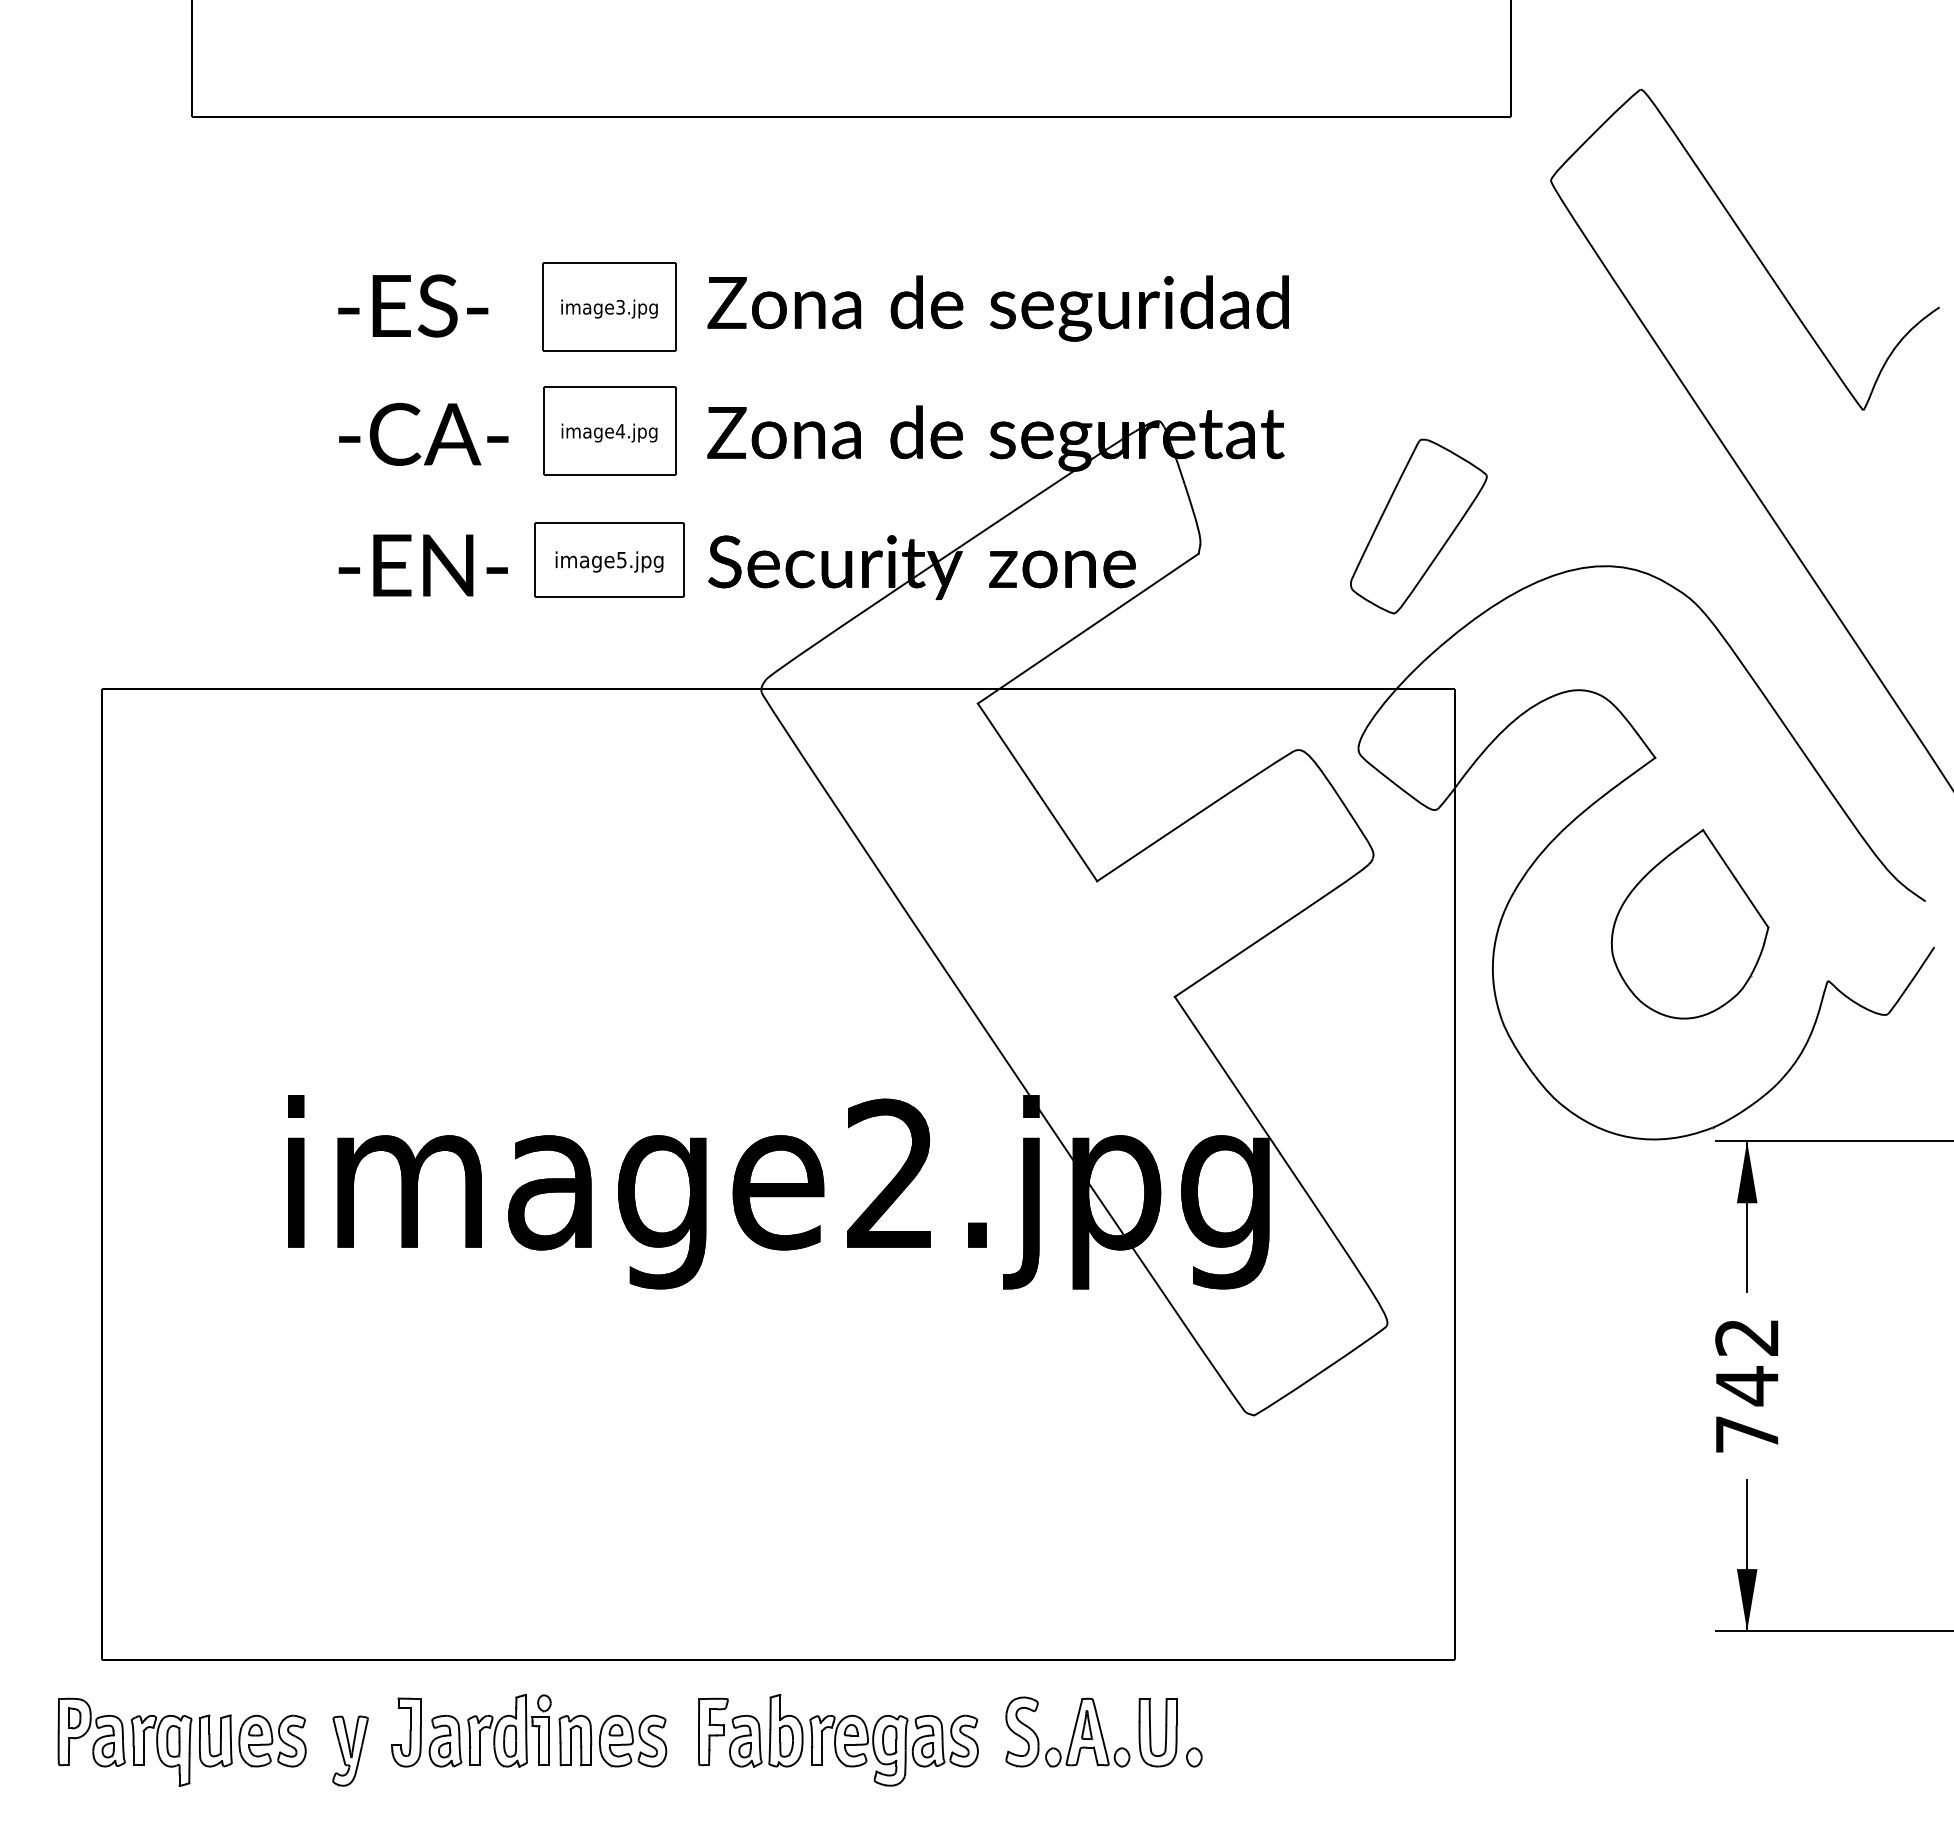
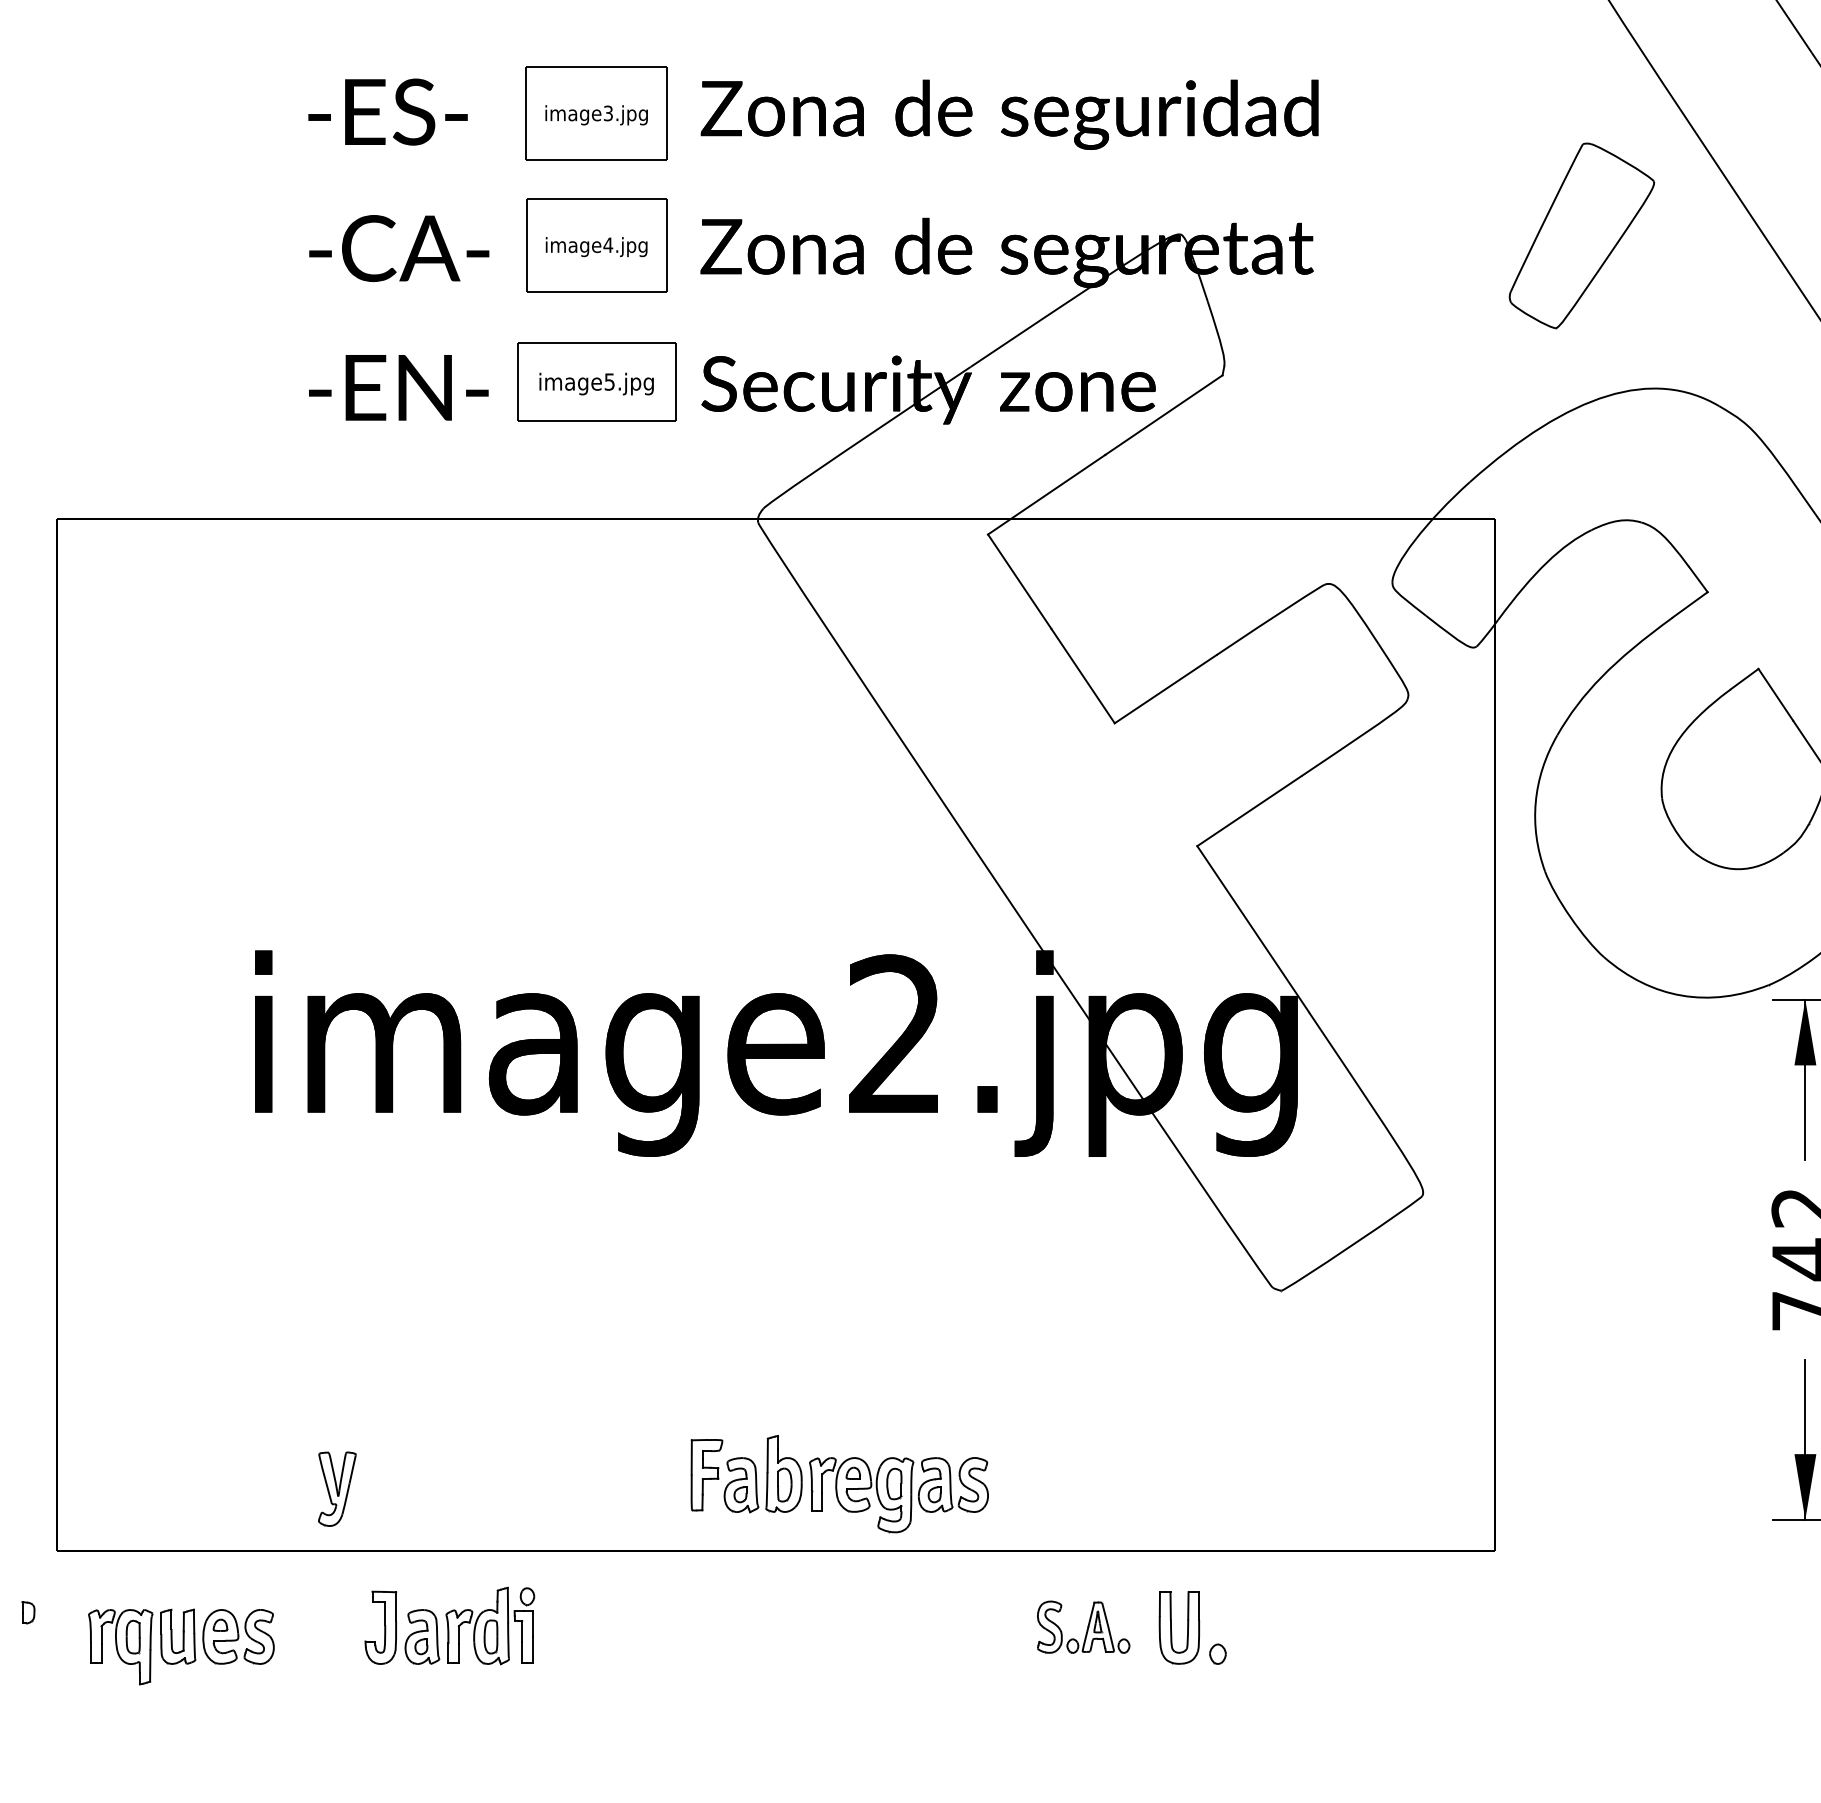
part: (1418, 526) -> (1581, 235), moved
part: (1067, 1731) -> (1083, 1626), size x0.7
part: (91, 1732) -> (46, 1627), removed
part: (612, 1740) -> (599, 1636), removed
part: (838, 1740) -> (839, 1484), moved
part: (350, 1750) -> (337, 1488), moved

